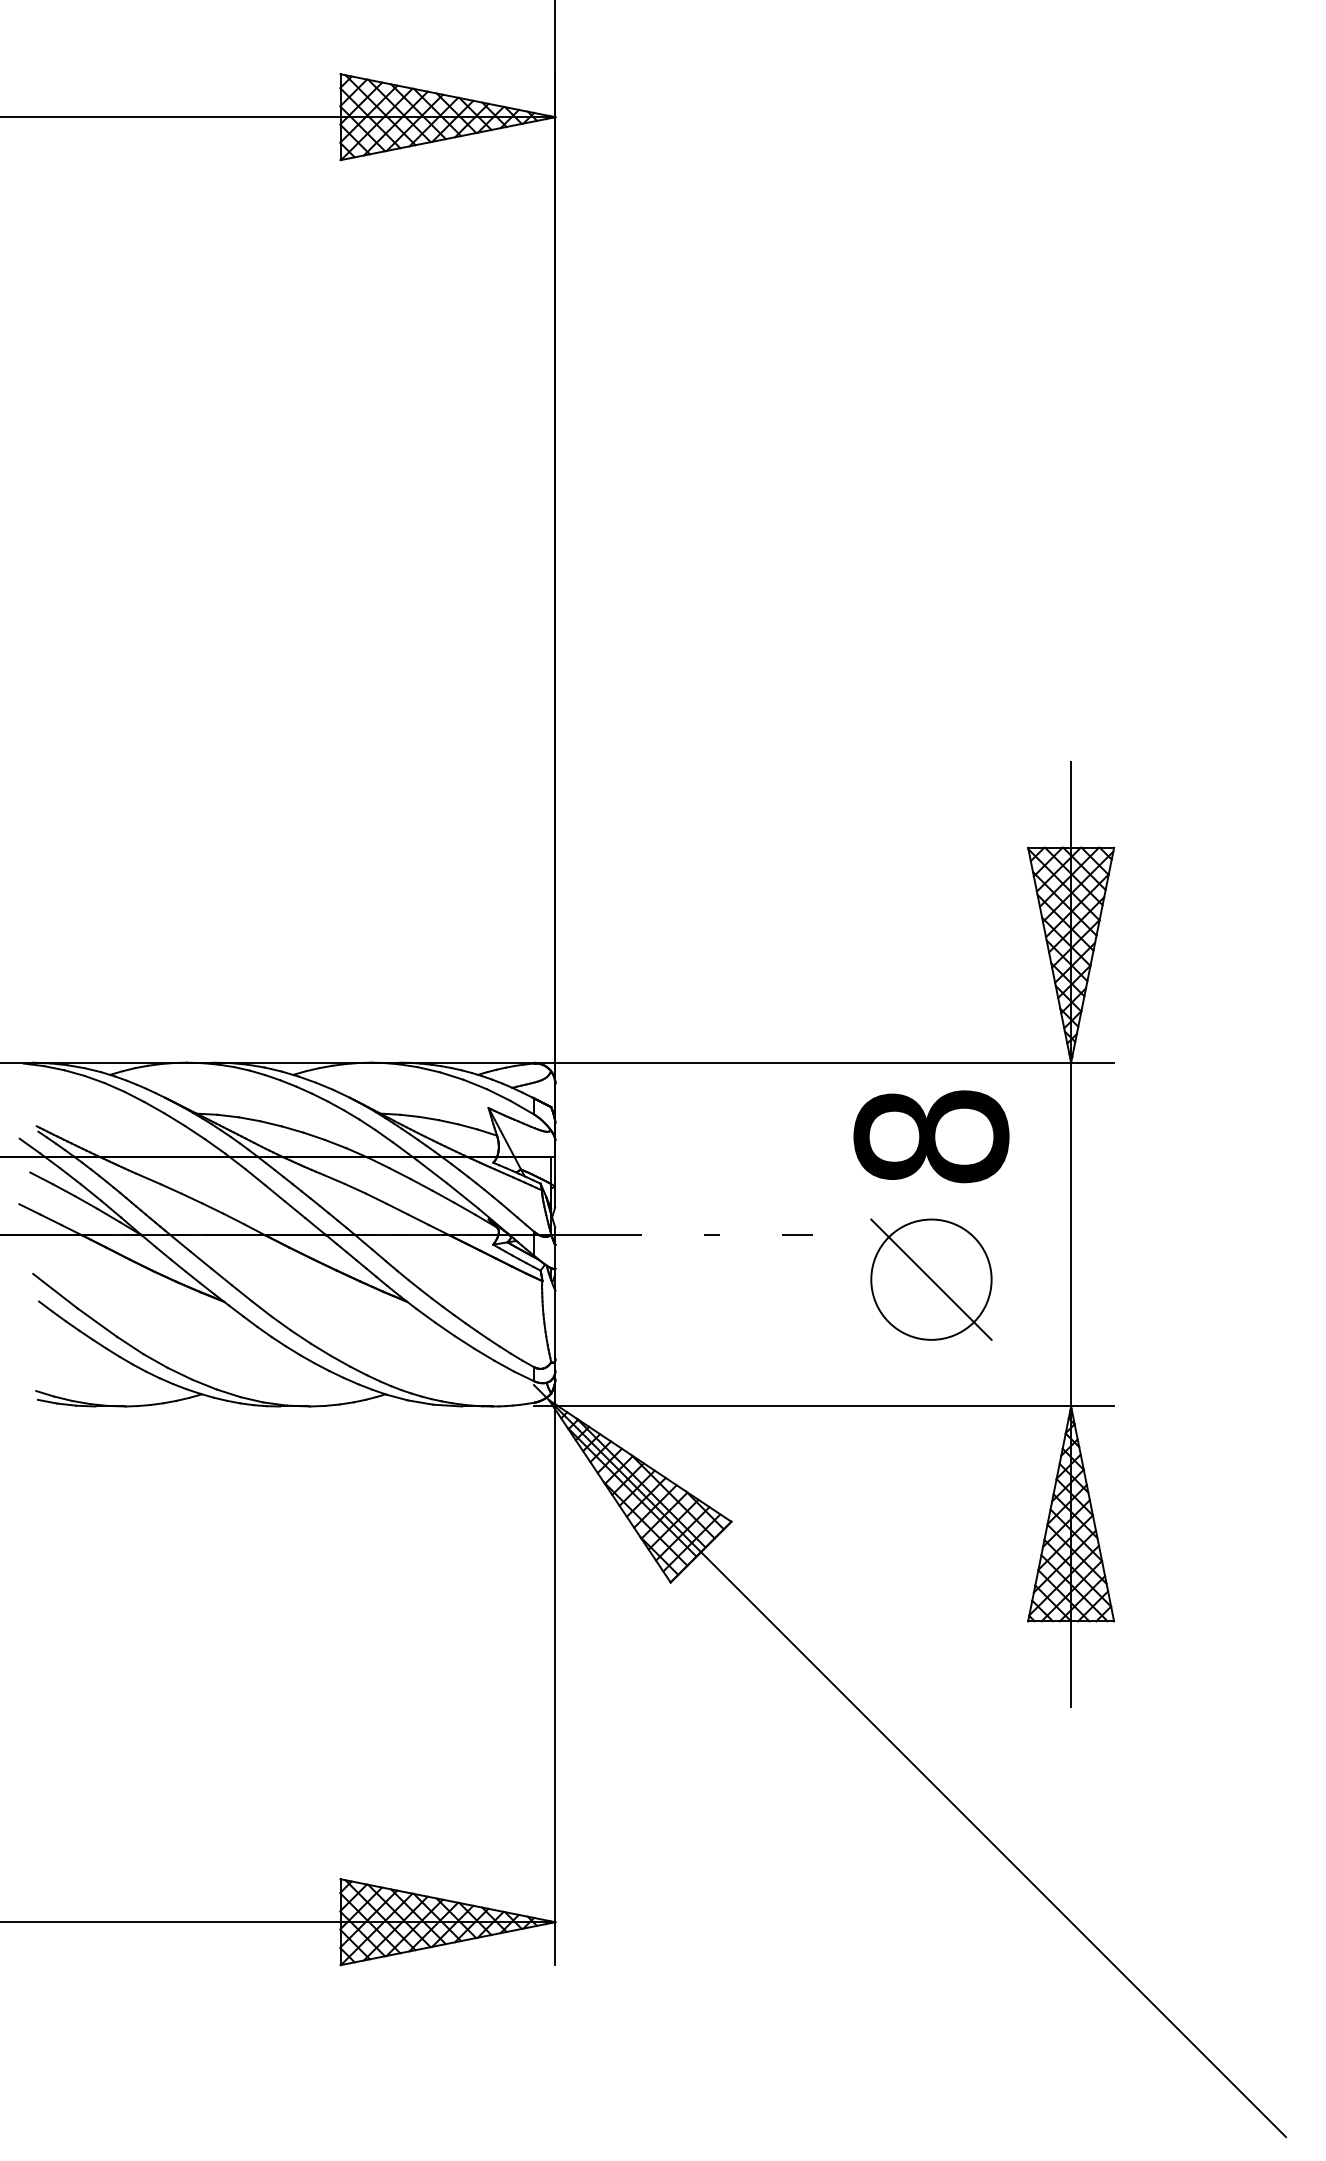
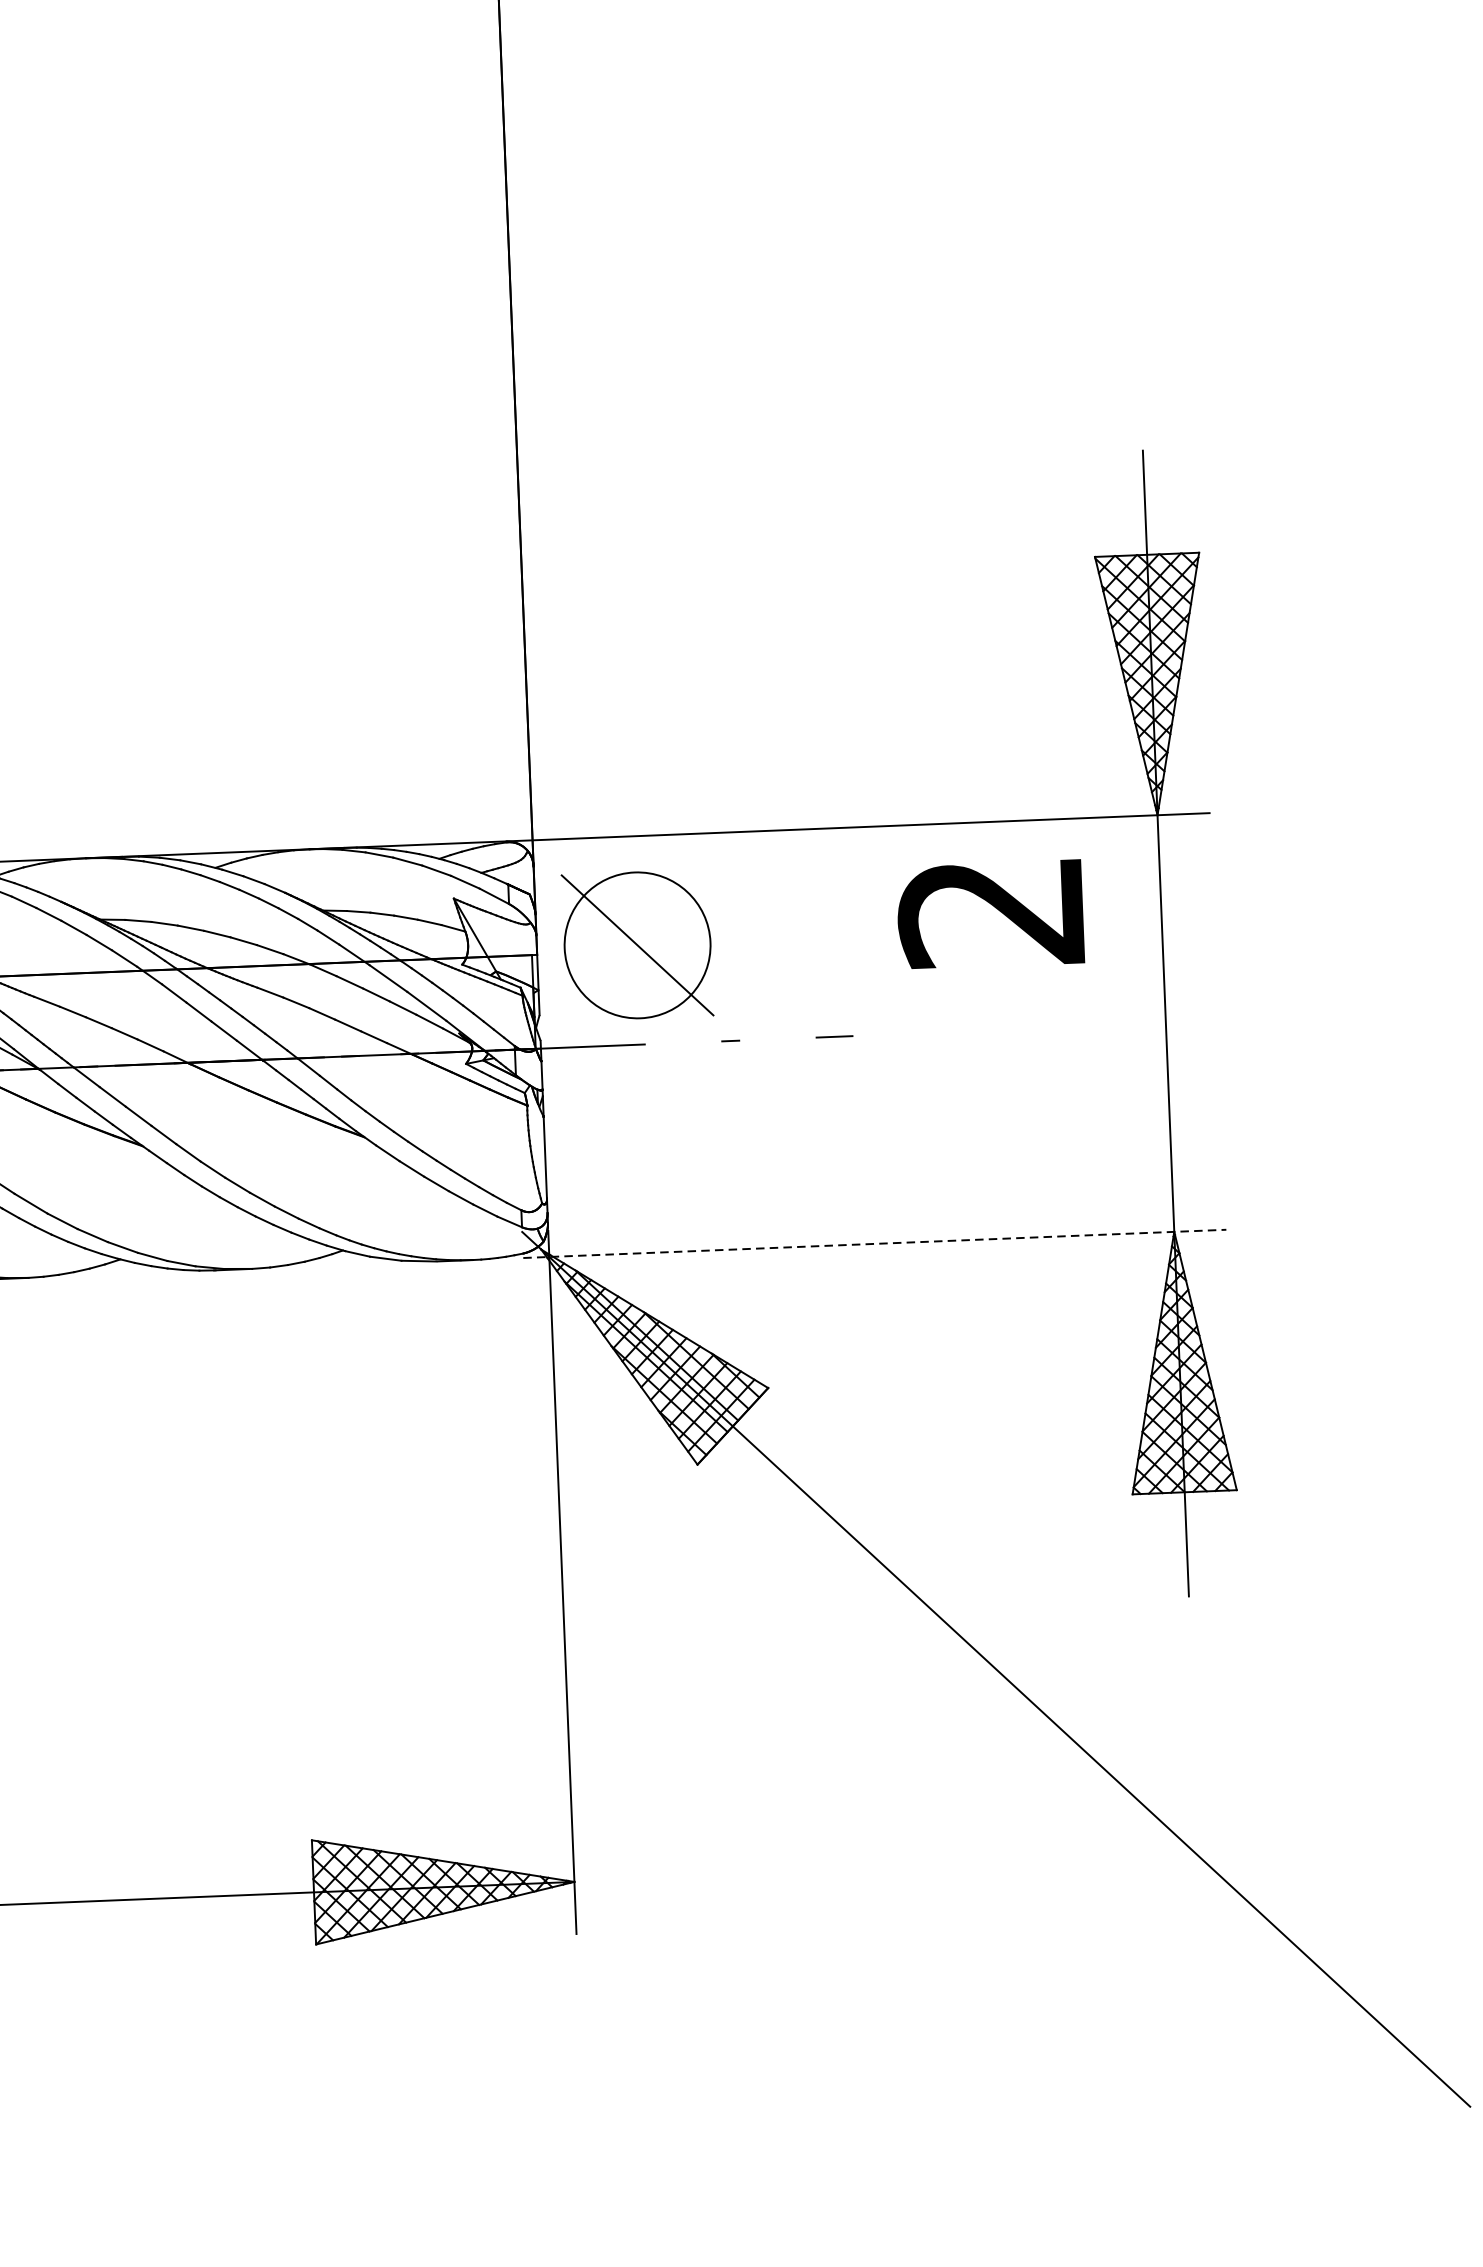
text: (931, 1136) -> (991, 911), 8 -> 2
part: (931, 1279) -> (637, 945), moved
line: (824, 1406) -> (875, 1243), solid -> dashed

